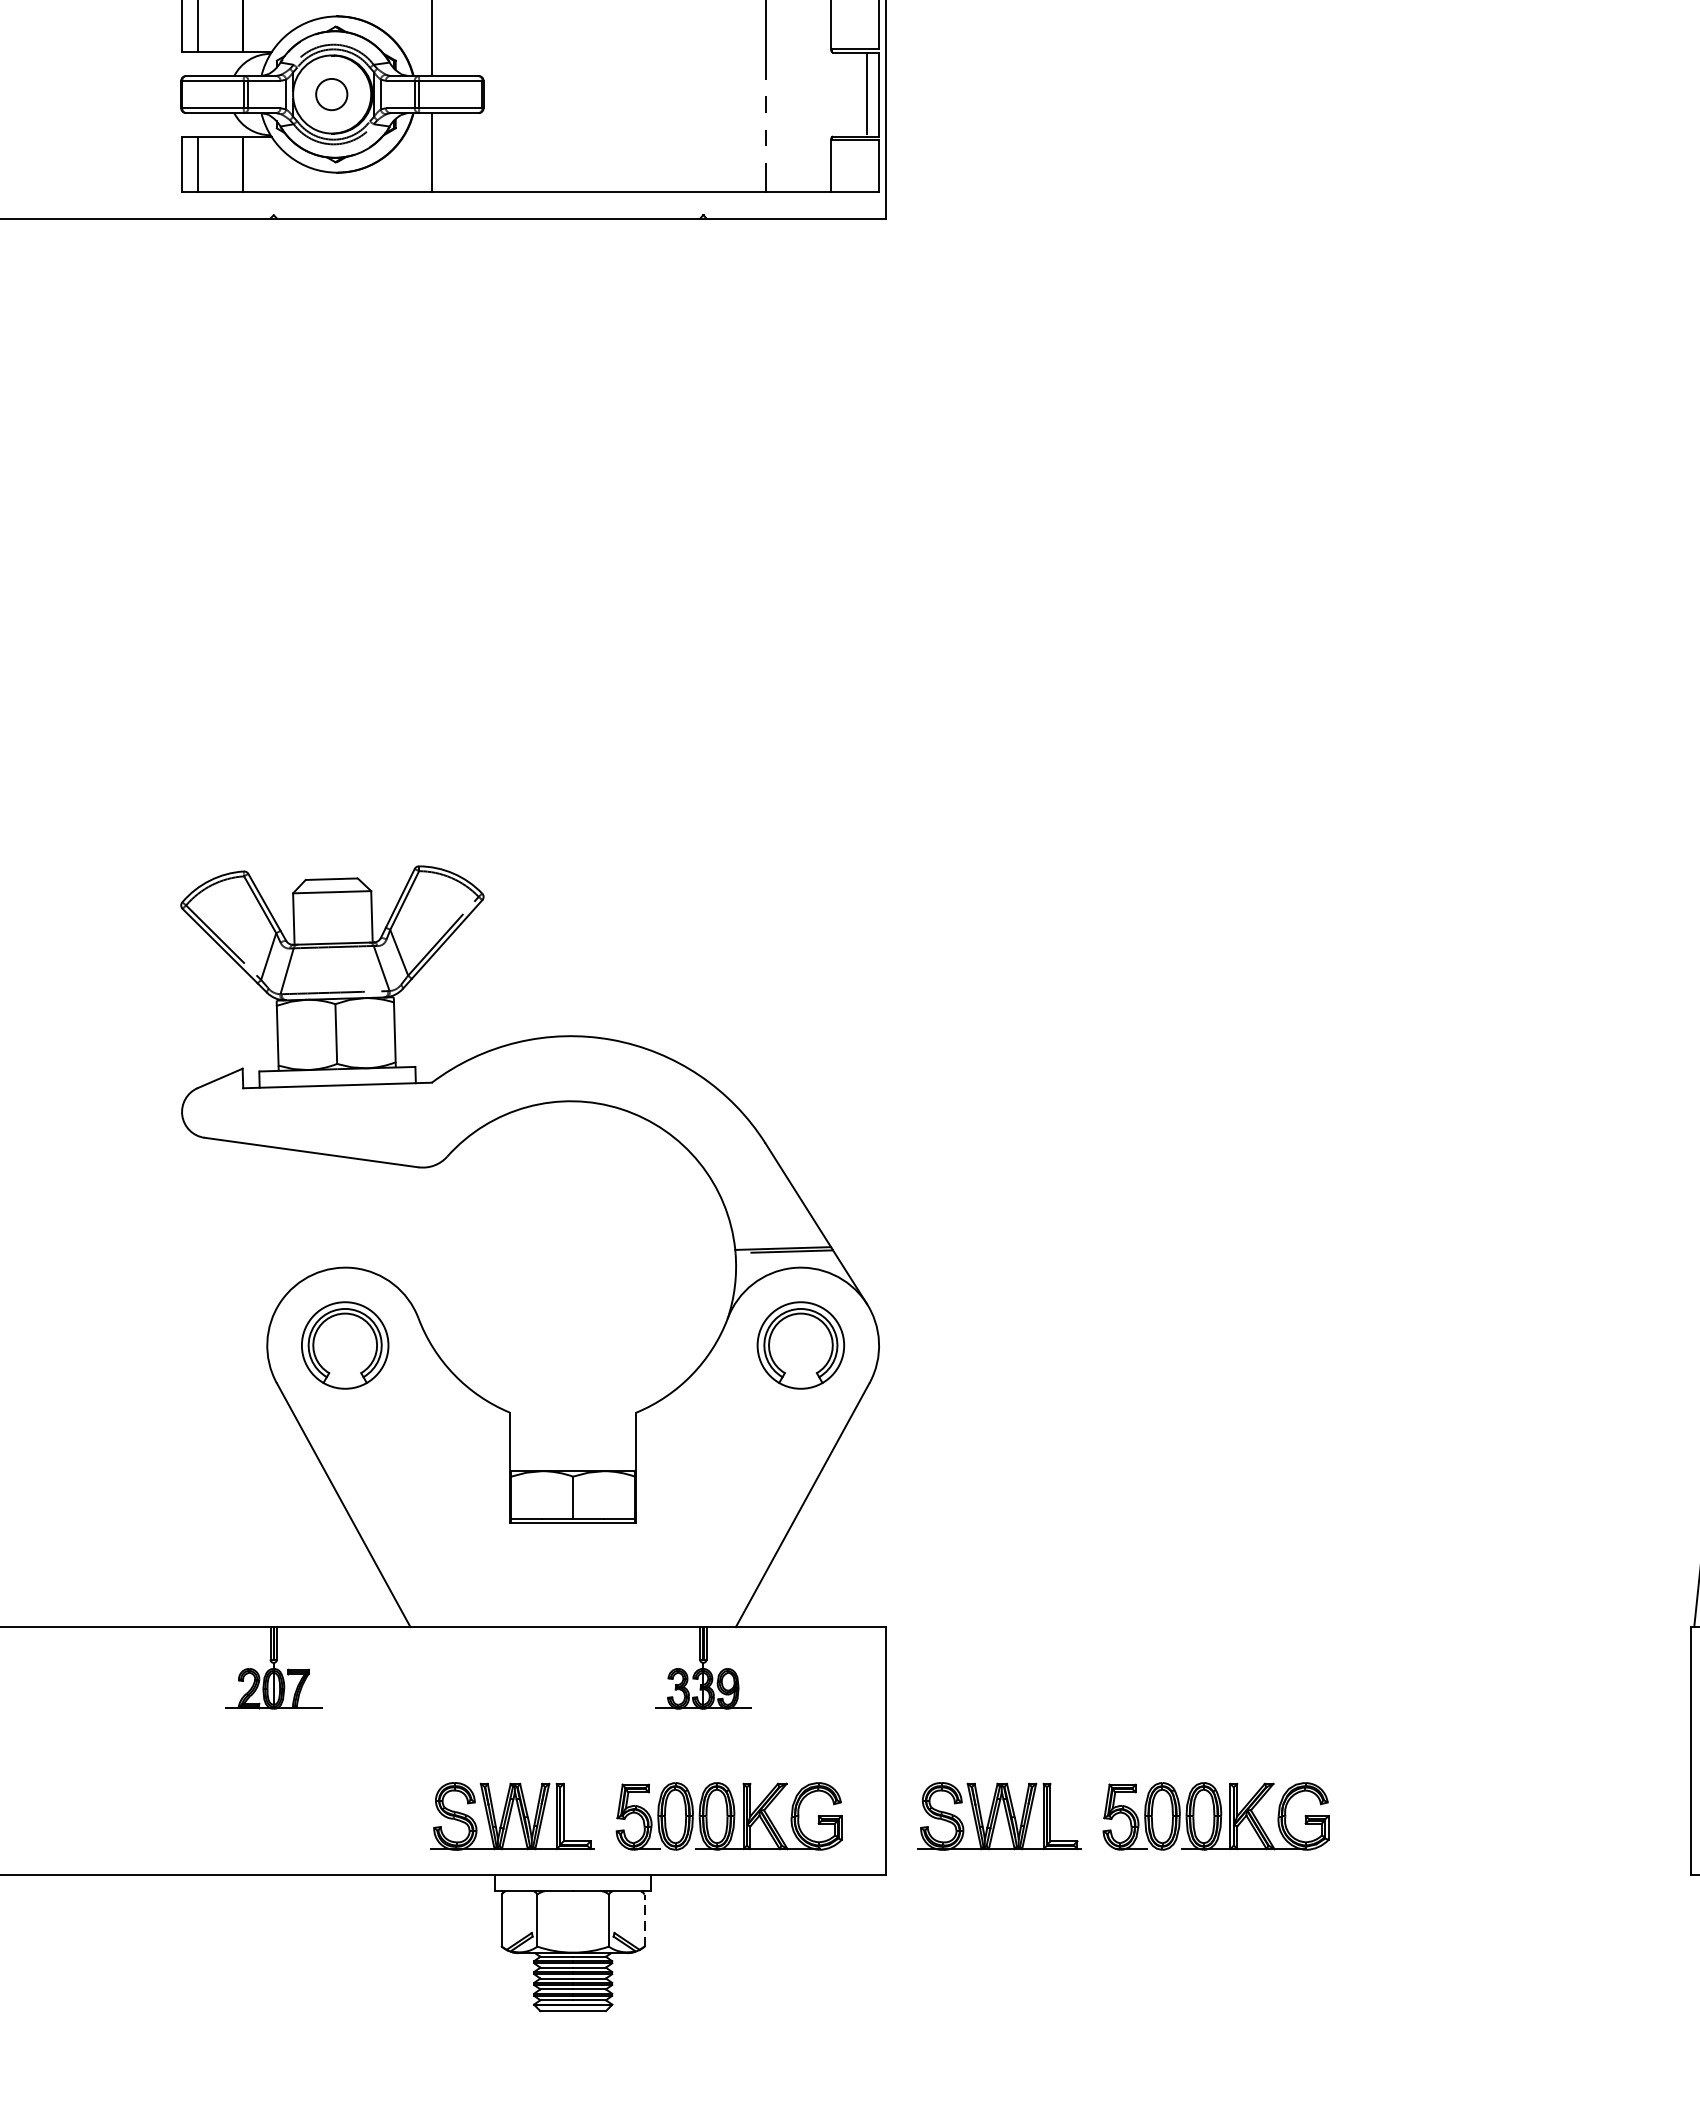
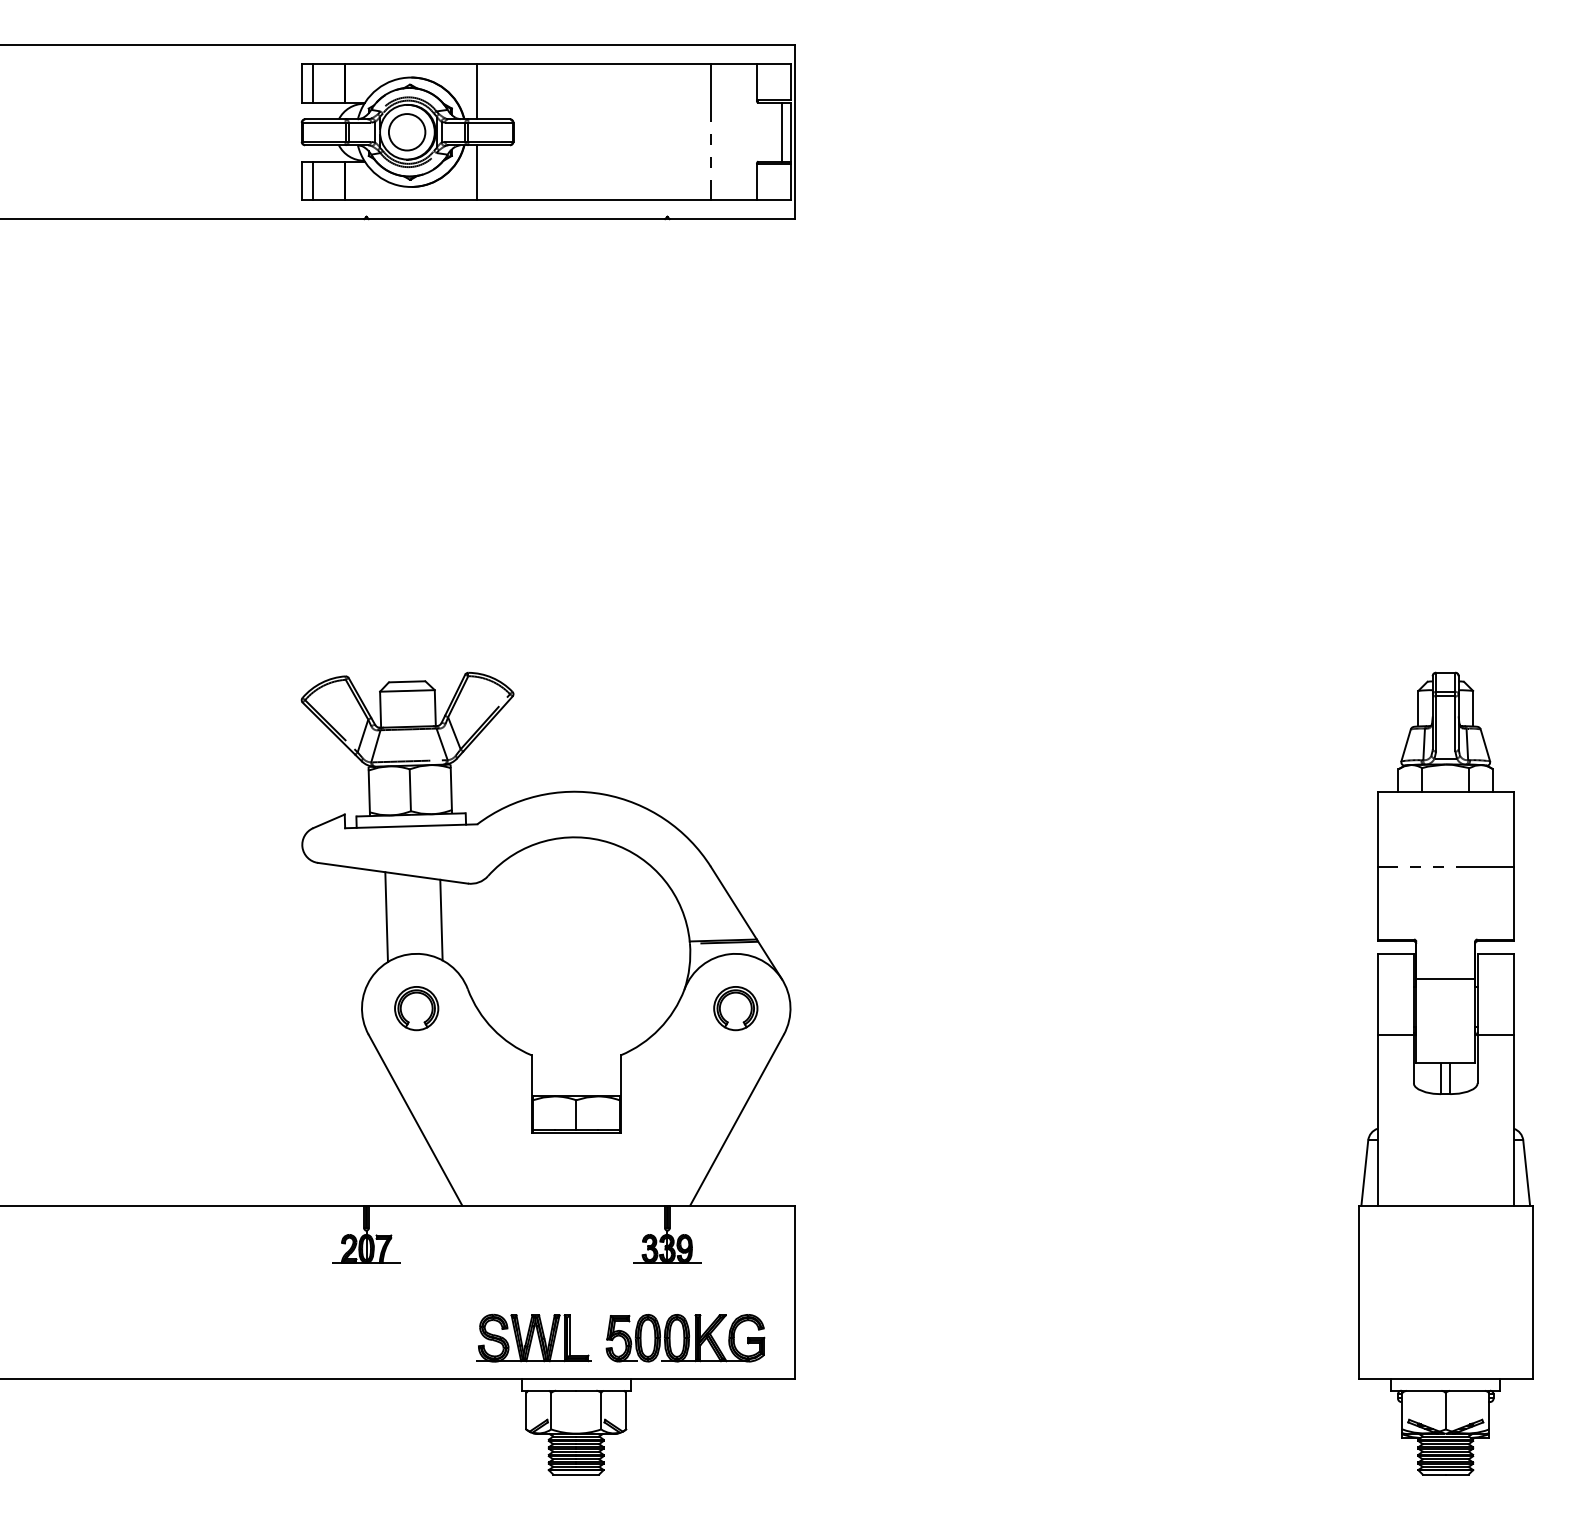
circle: (330, 94) -> (406, 132), size x1.67
line: (302, 1214) -> (386, 916), added
line: (380, 1218) -> (441, 919), added
part: (345, 1345) -> (416, 1008), size x0.71
part: (800, 1345) -> (735, 1008), size x0.71
part: (1123, 1815) -> (961, 1337), removed
line: (644, 1919) -> (626, 1410), dashed -> solid

